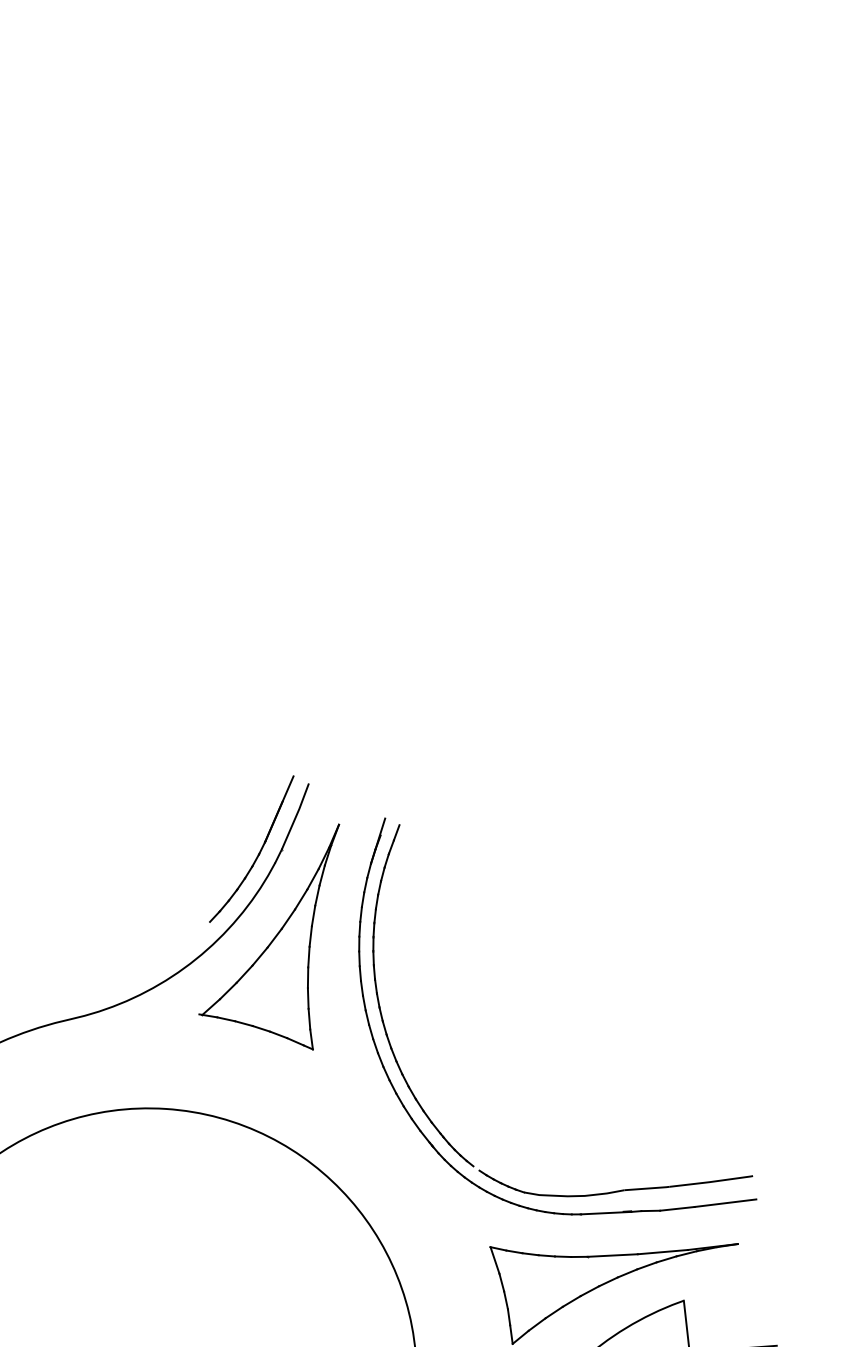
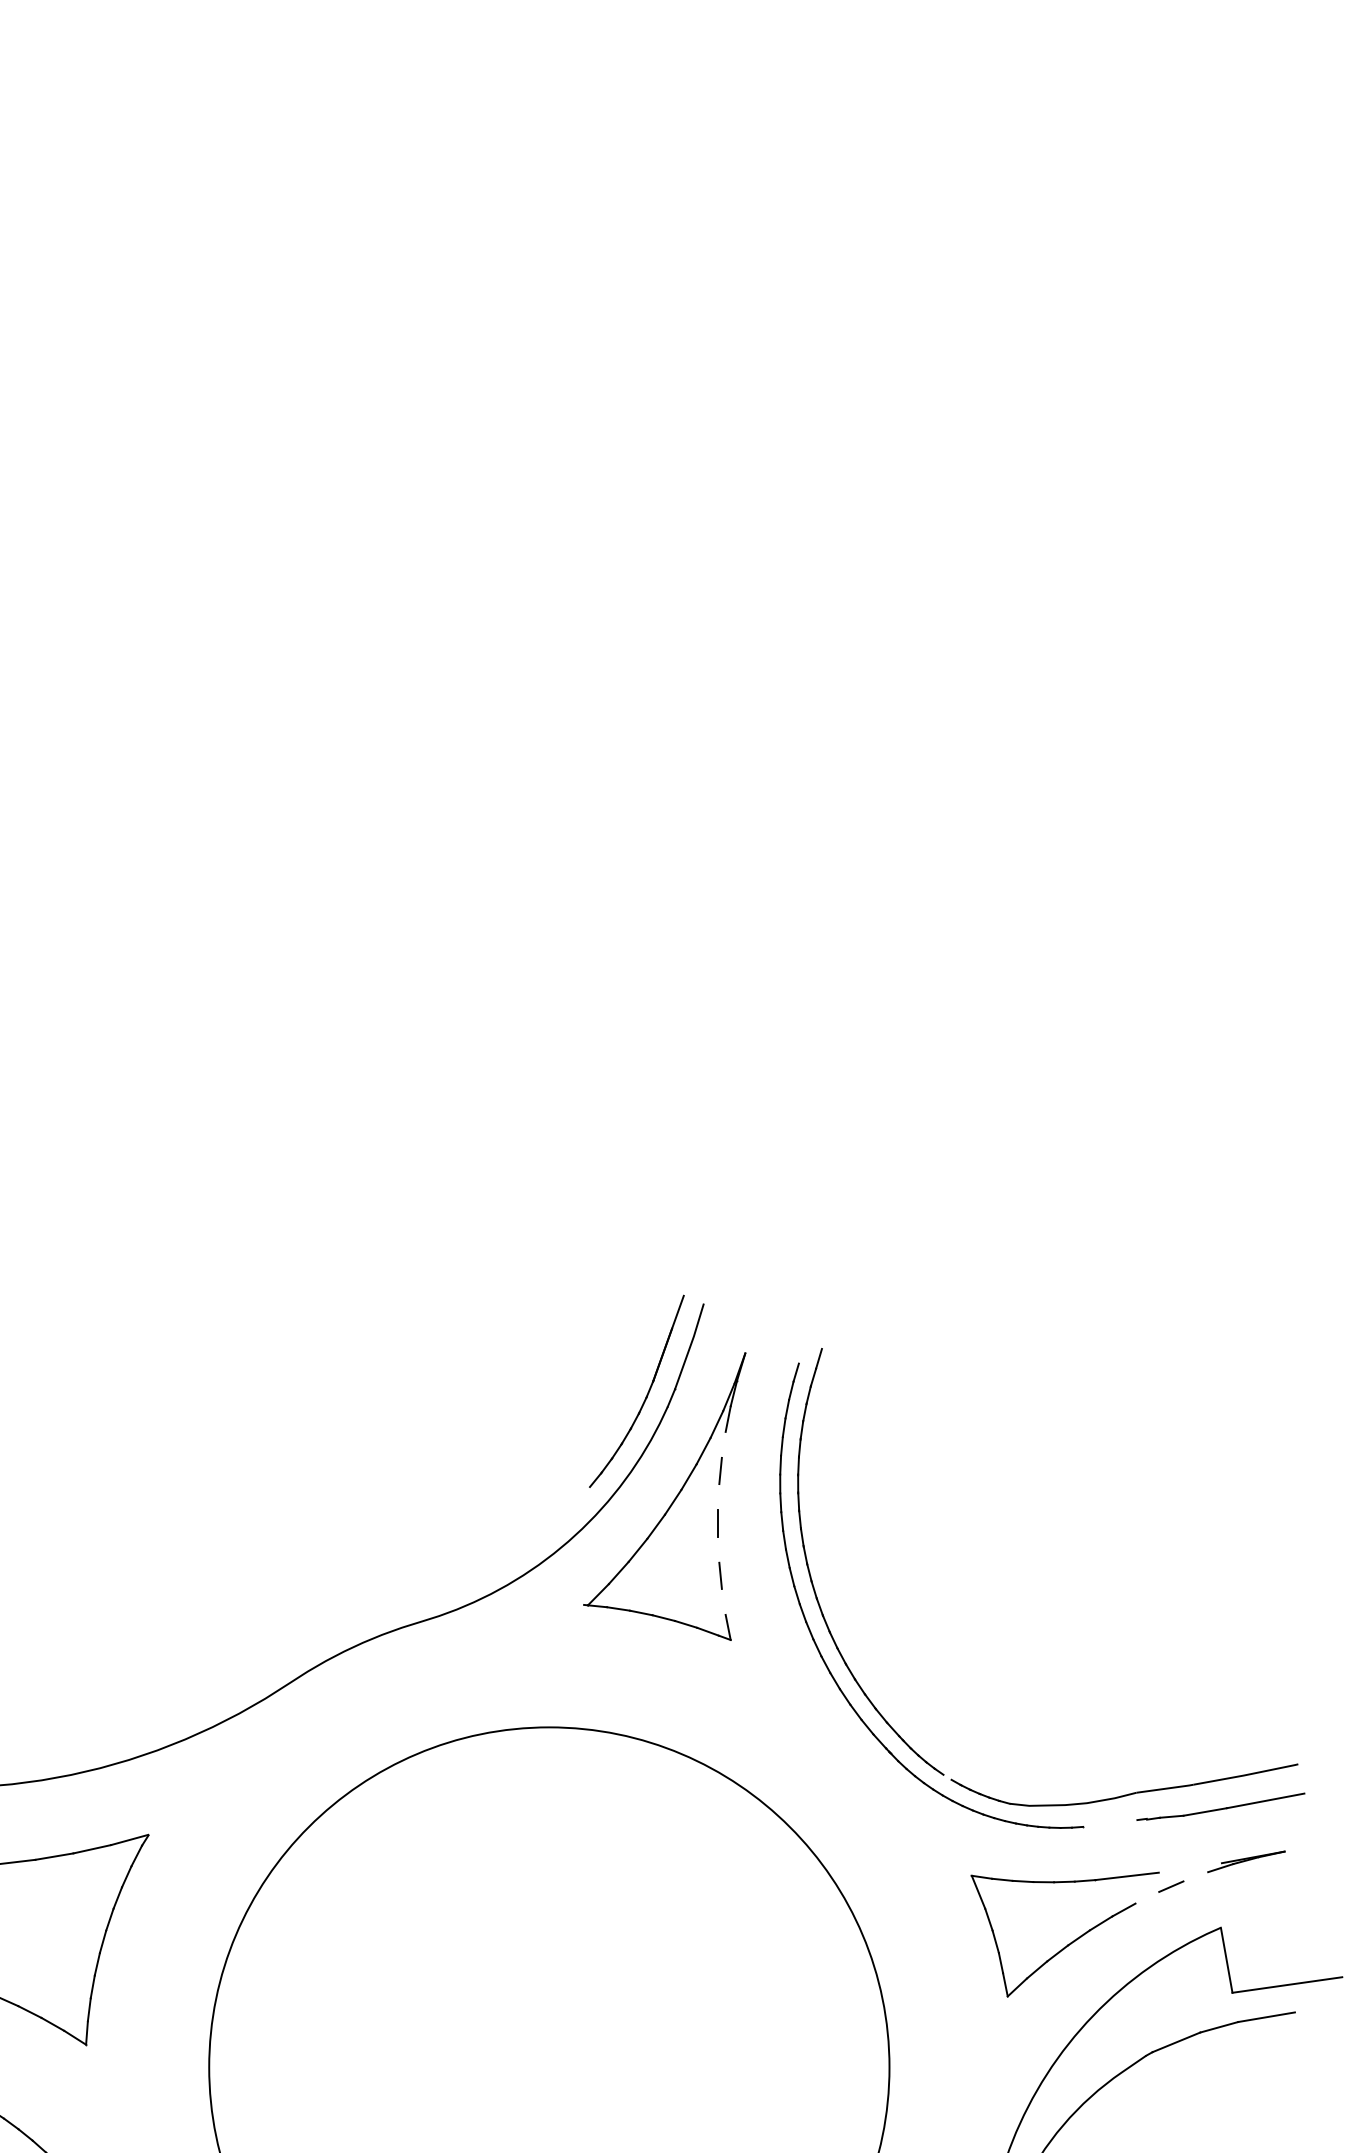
line: (378, 840) -> (796, 1370), removed
line: (317, 895) -> (723, 1444), removed
line: (310, 936) -> (718, 1497), removed
line: (307, 977) -> (718, 1549), removed
line: (309, 1018) -> (723, 1601), removed
line: (606, 1212) -> (1115, 1822), removed
line: (662, 1251) -> (1189, 1867), removed
line: (666, 1259) -> (1195, 1876), removed
line: (627, 1273) -> (1147, 1897), removed

